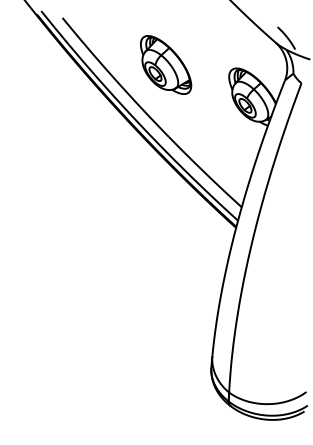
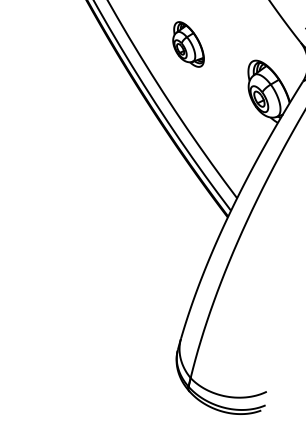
part: (166, 64) -> (189, 44), size x0.7

